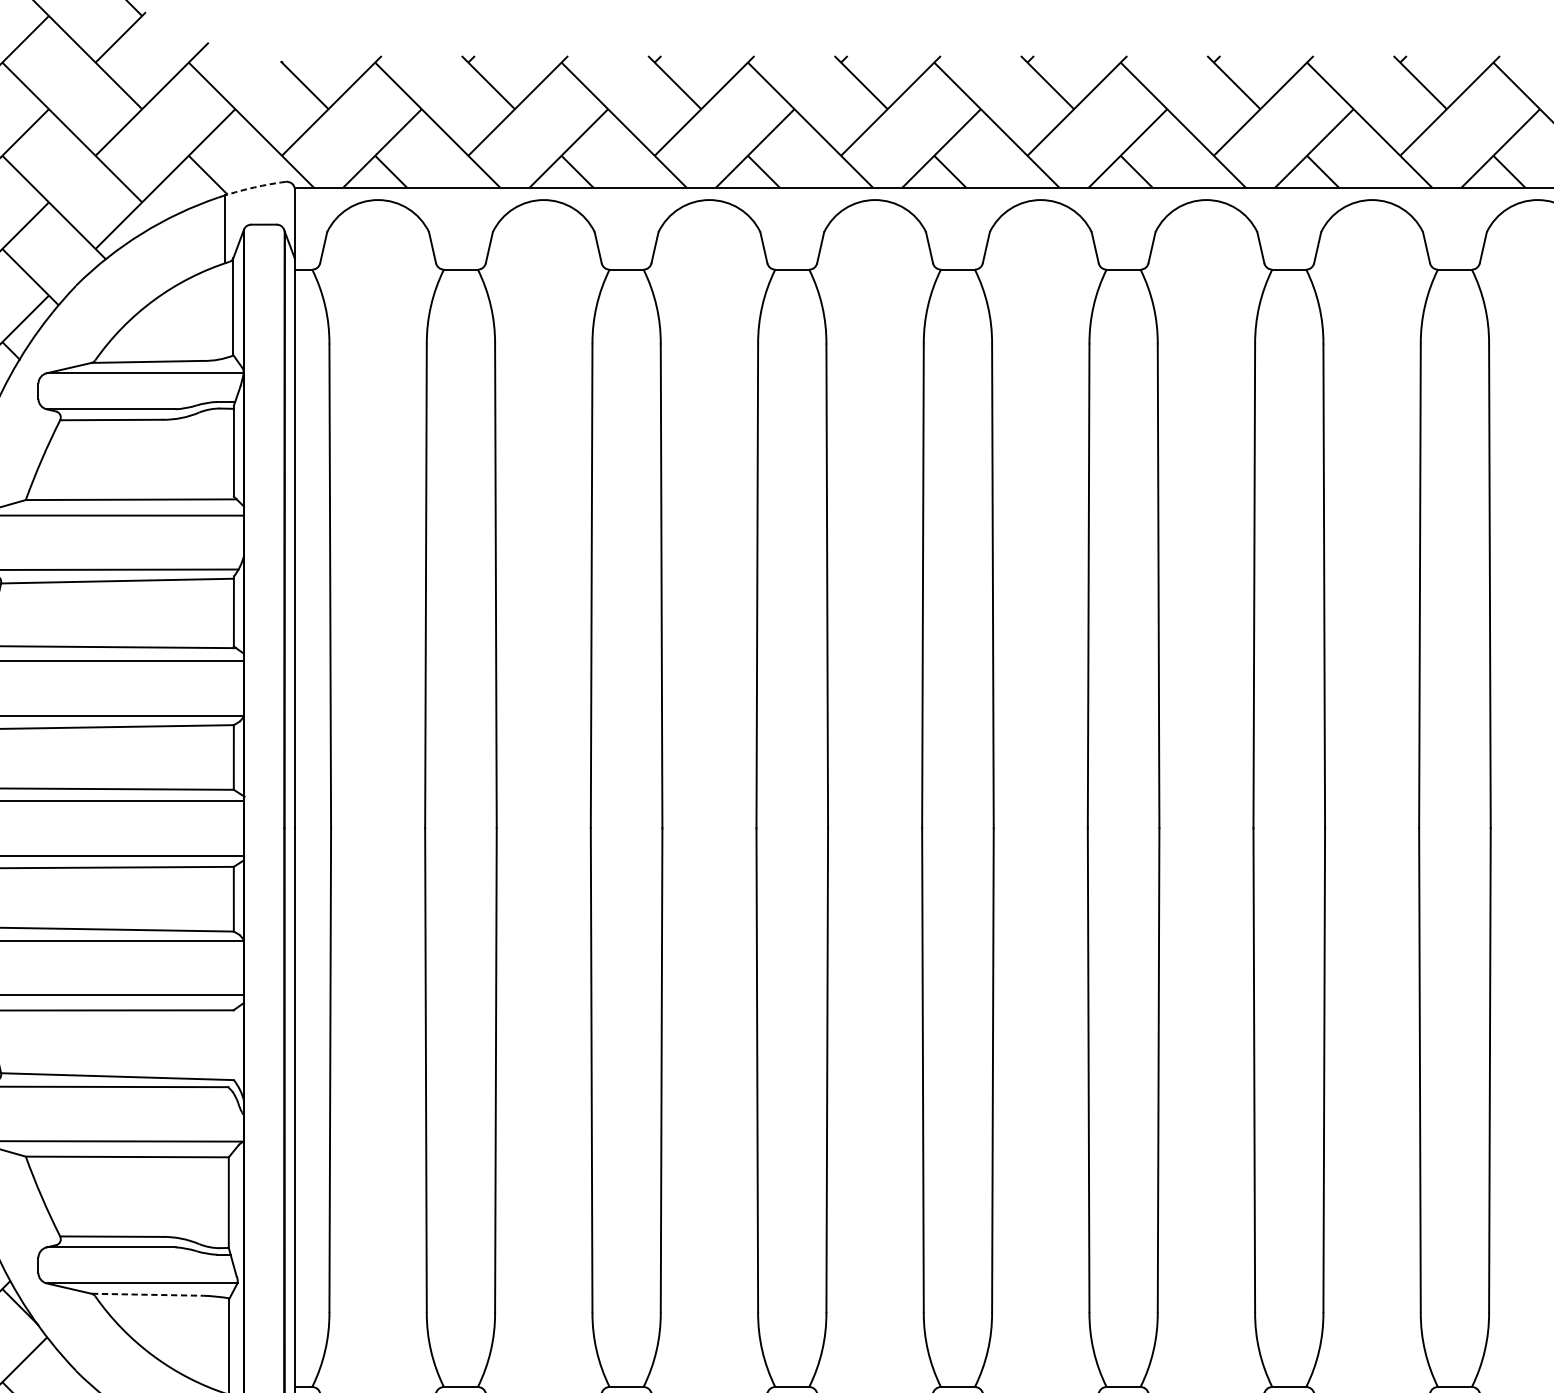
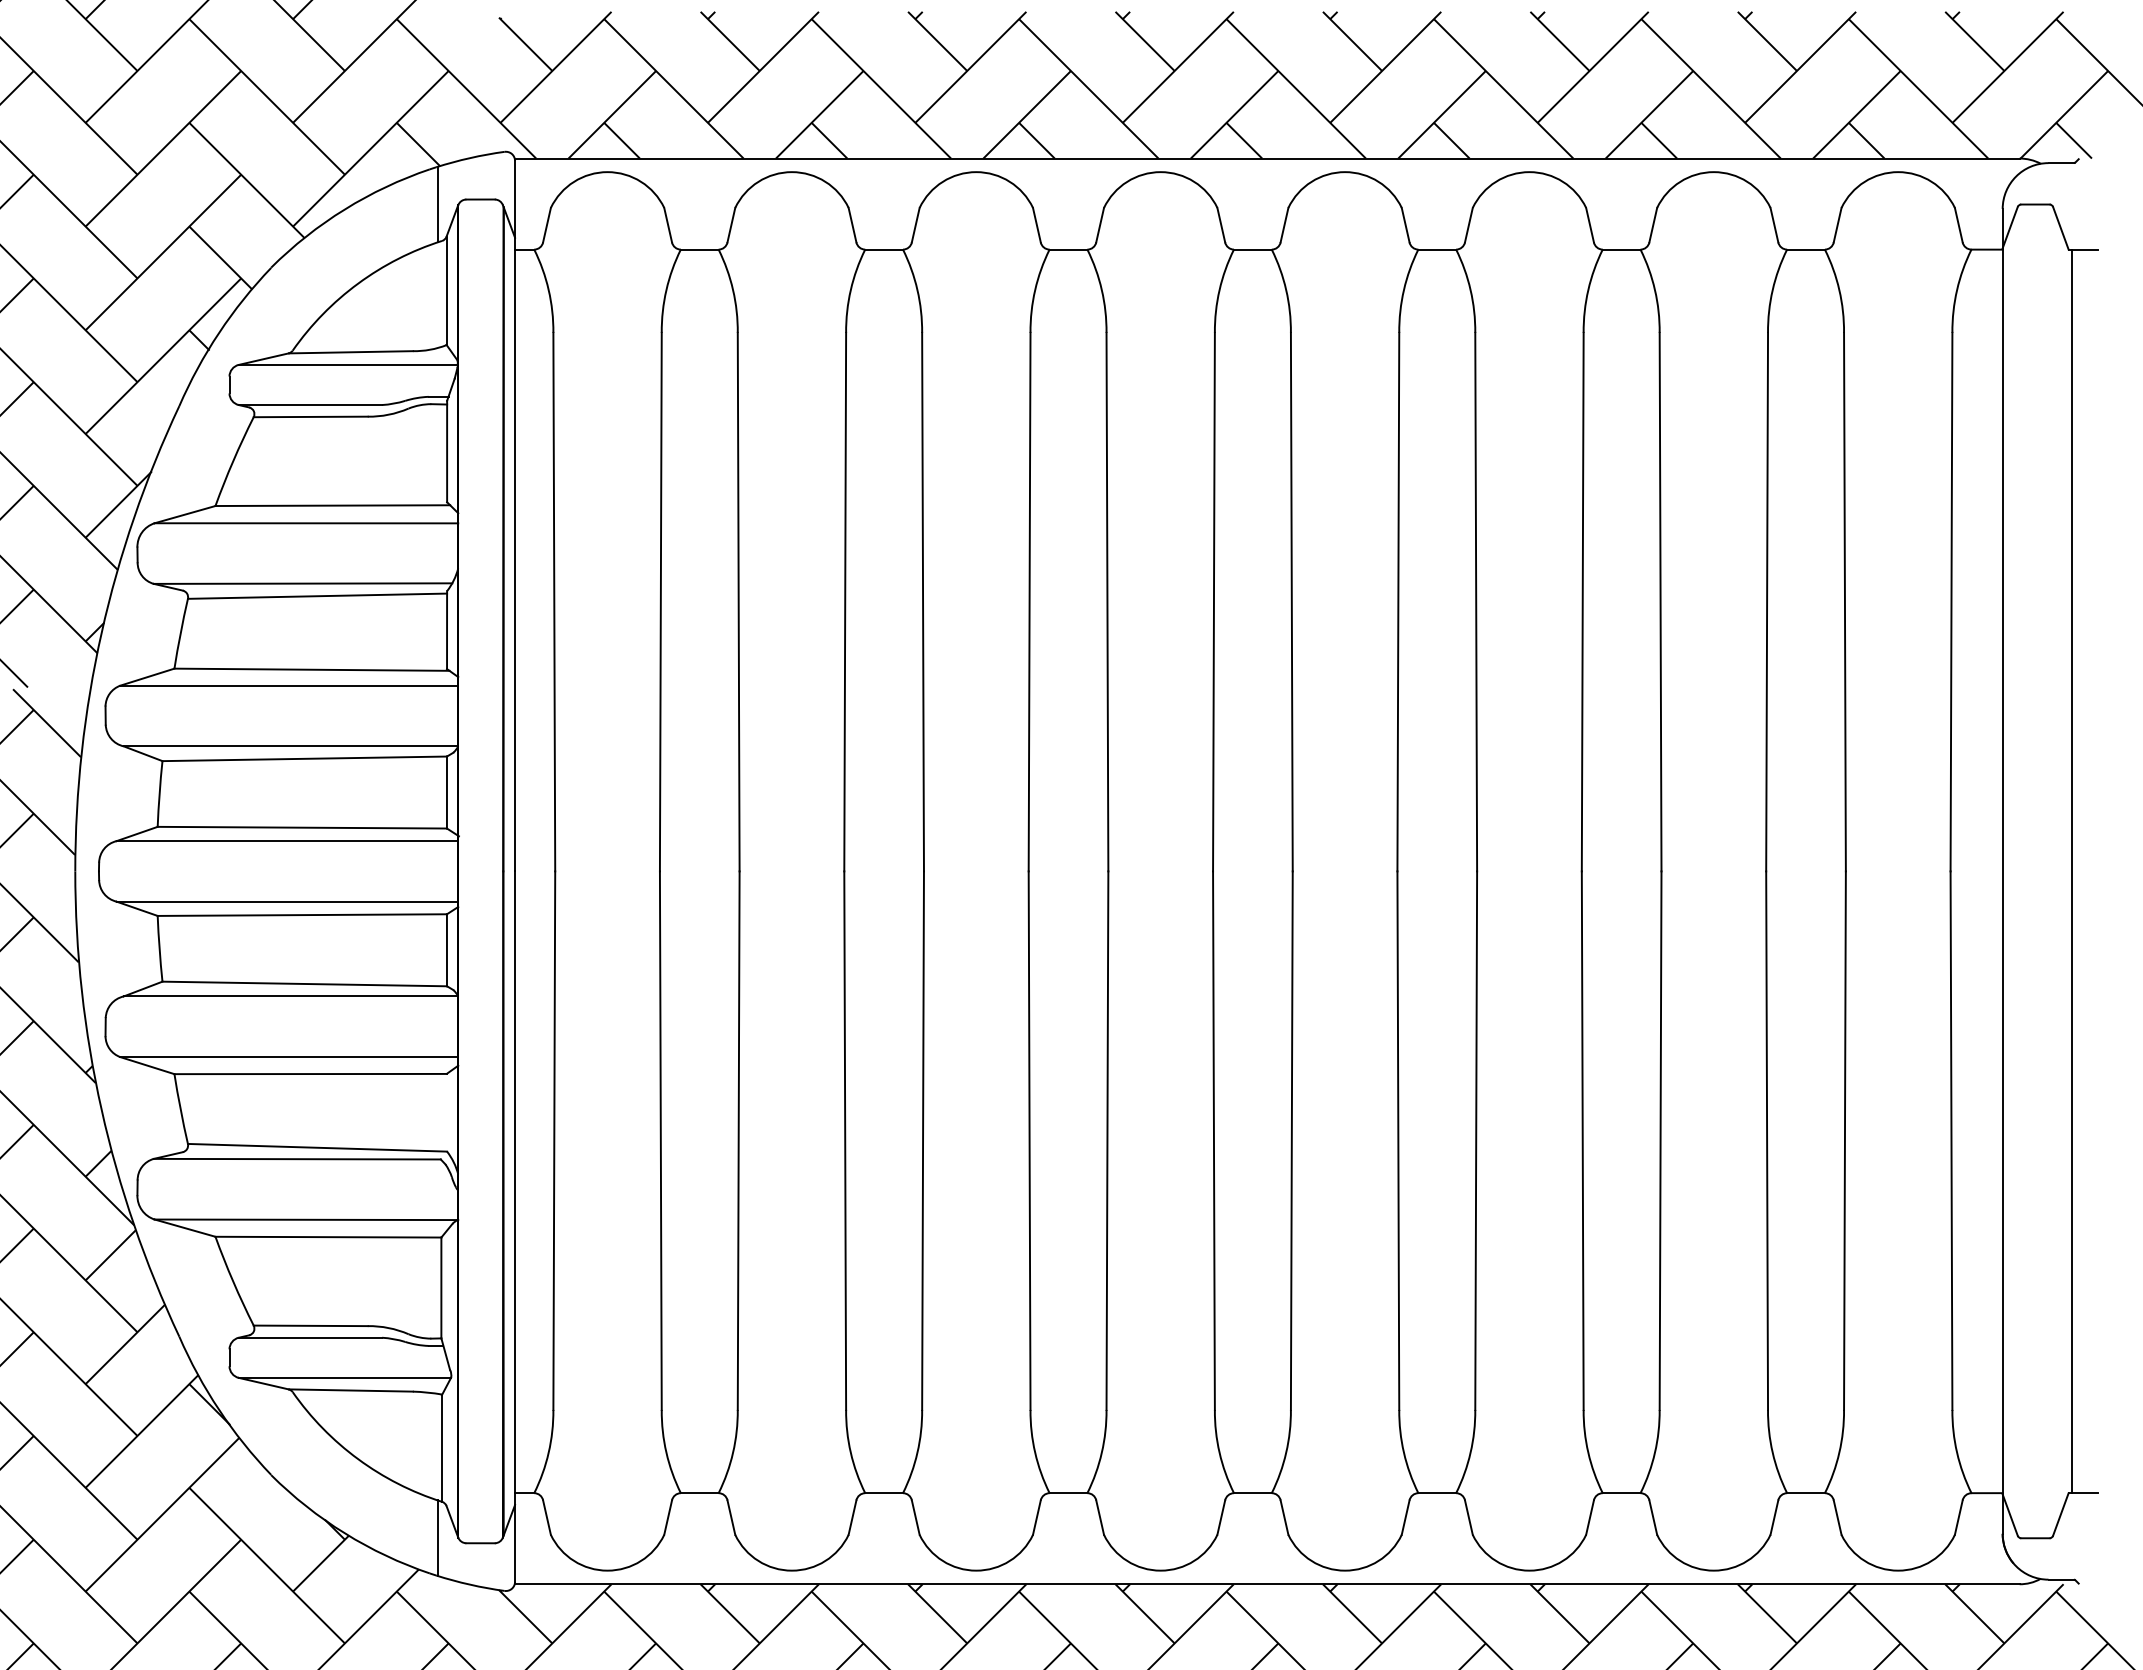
arc: (254, 187) -> (470, 158), dashed -> solid
line: (147, 1294) -> (350, 1390), dashed -> solid

